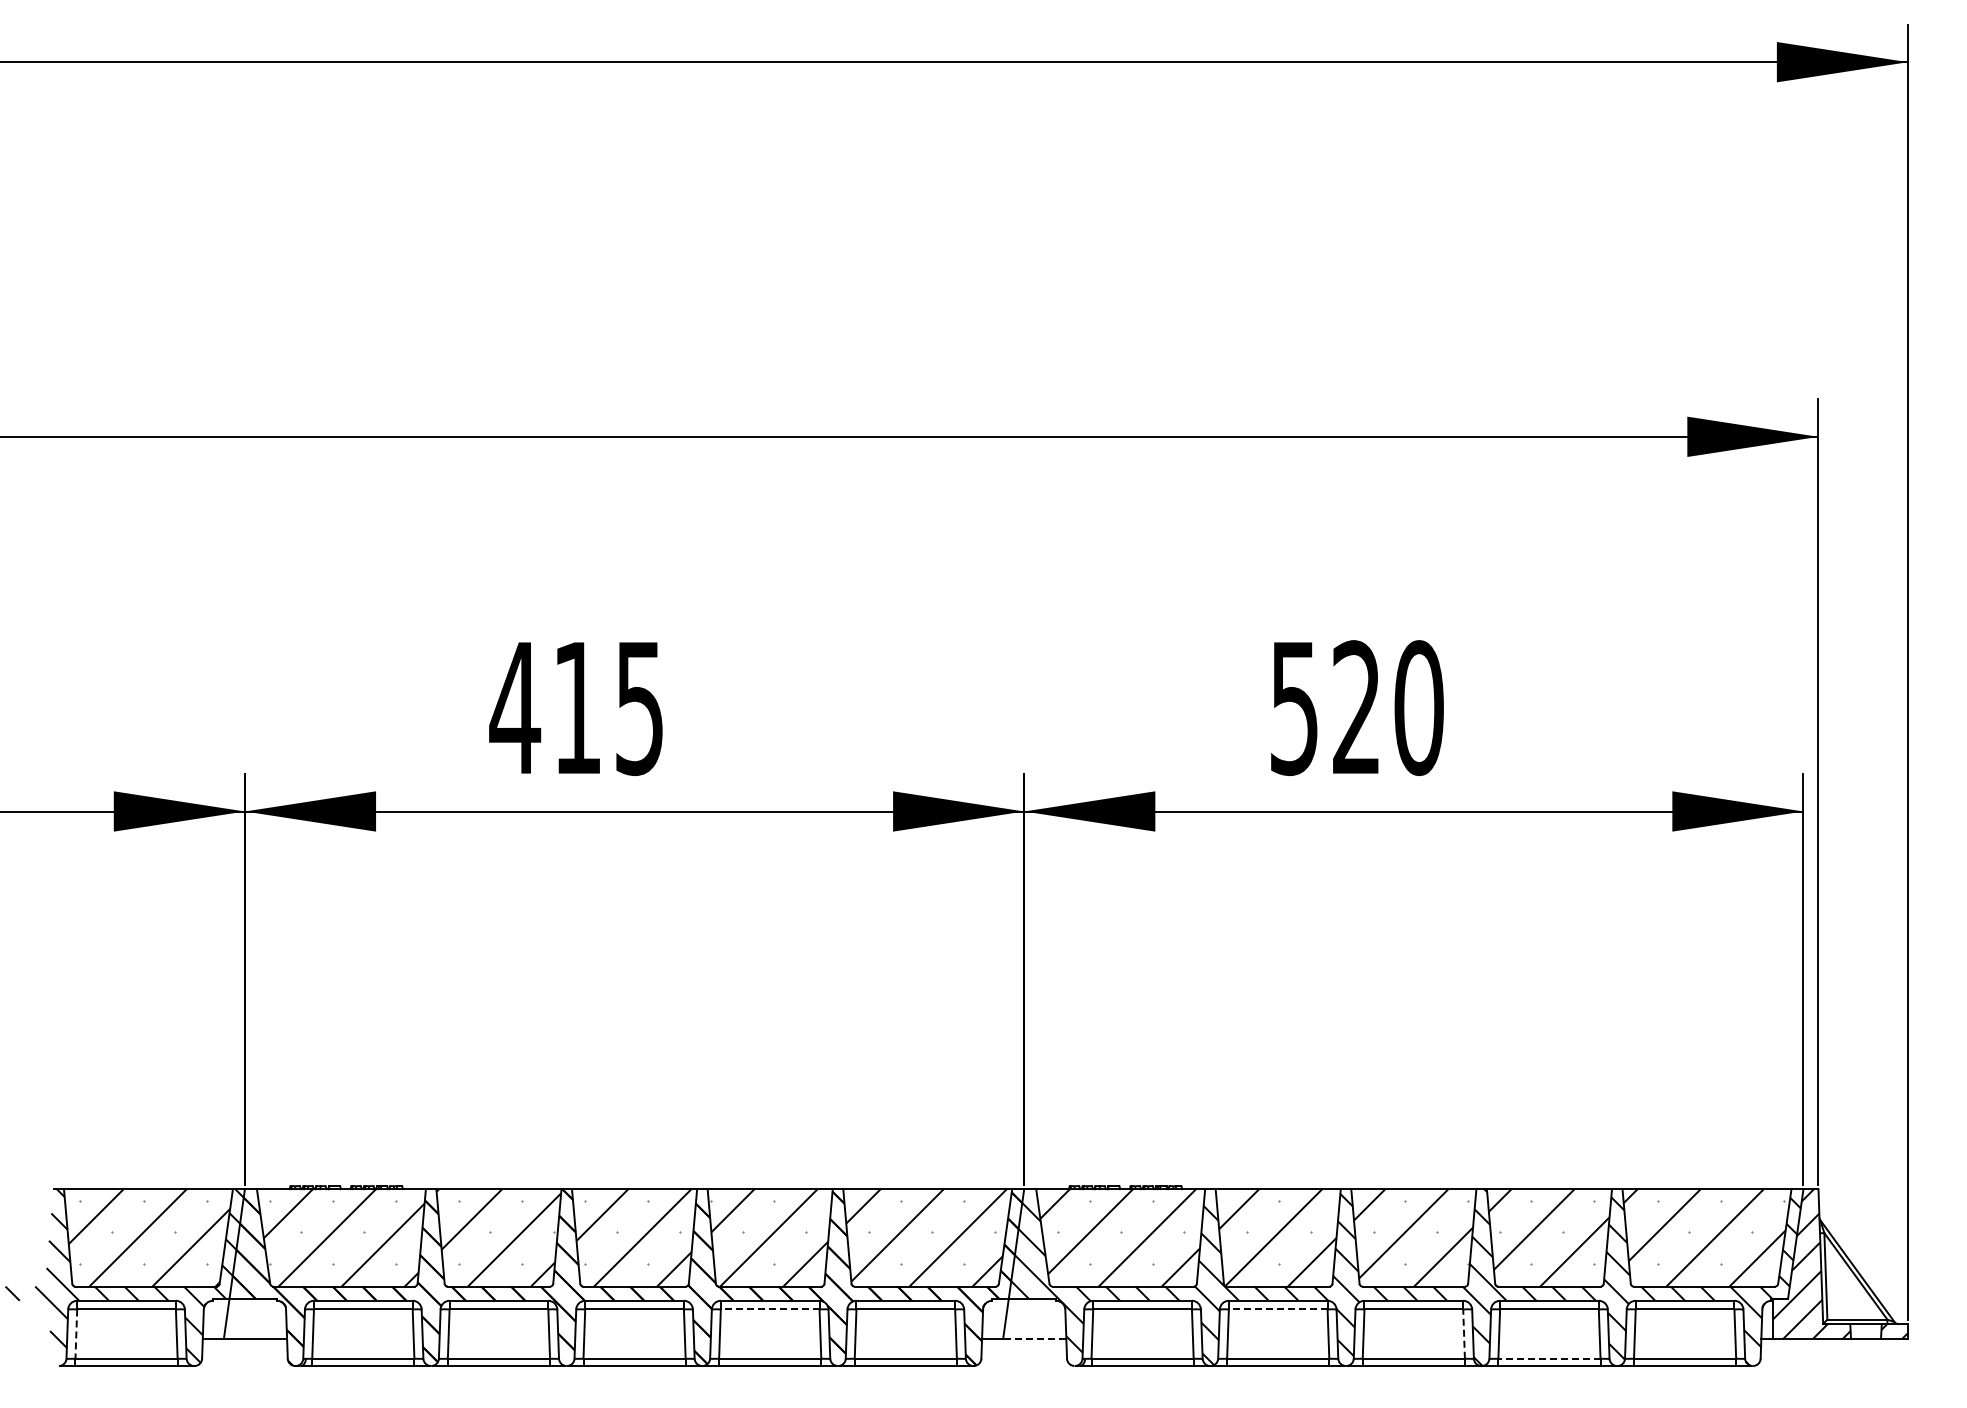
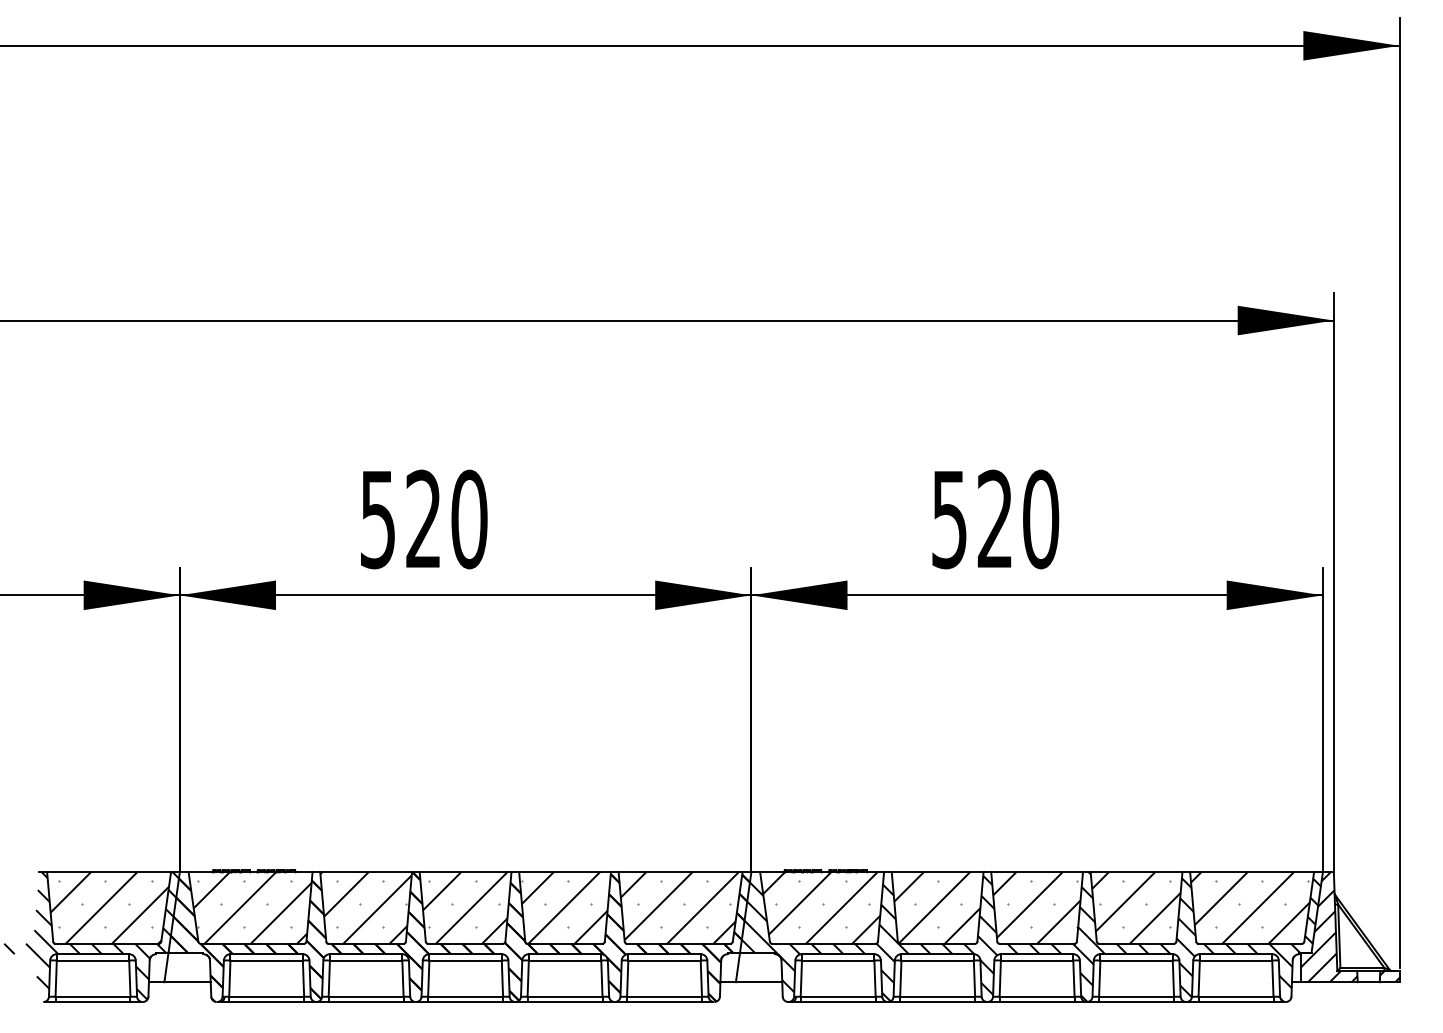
text: (576, 708) -> (423, 519), 415 -> 520
line: (769, 1309) -> (564, 960), dashed -> solid
line: (1277, 1309) -> (937, 960), dashed -> solid
line: (76, 1334) -> (56, 978), dashed -> solid
line: (1464, 1334) -> (1074, 978), dashed -> solid
line: (1034, 1339) -> (758, 982), dashed -> solid
line: (1548, 1358) -> (1135, 996), dashed -> solid

